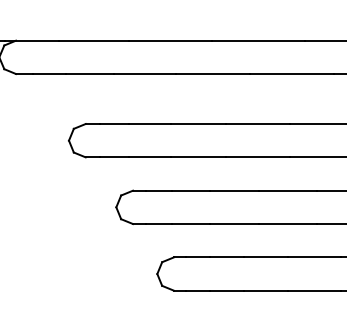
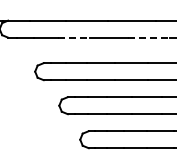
line: (144, 73) -> (73, 37), solid -> dashed
line: (293, 73) -> (149, 37), solid -> dashed

